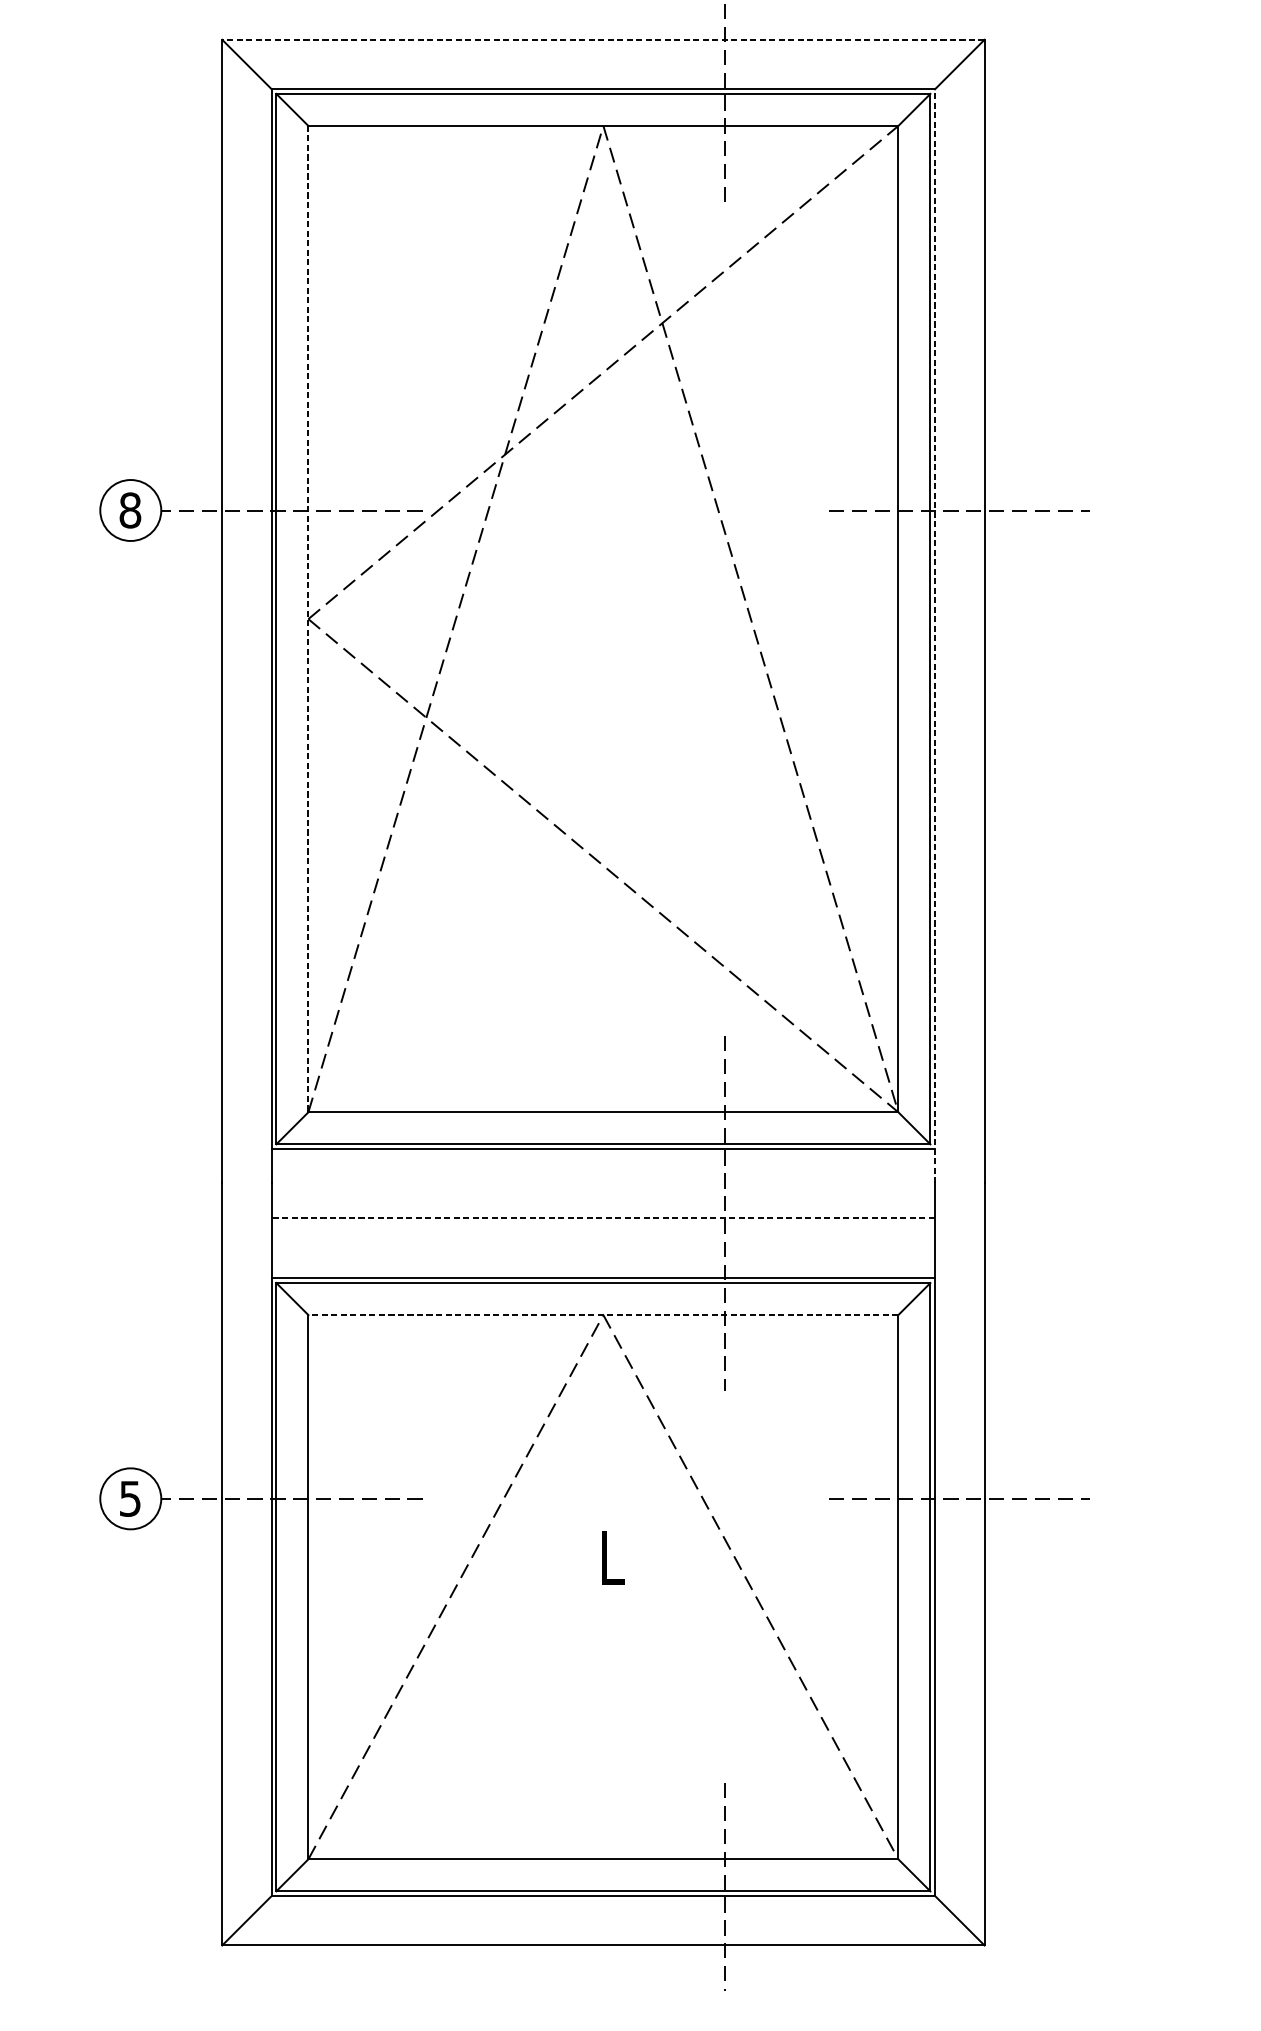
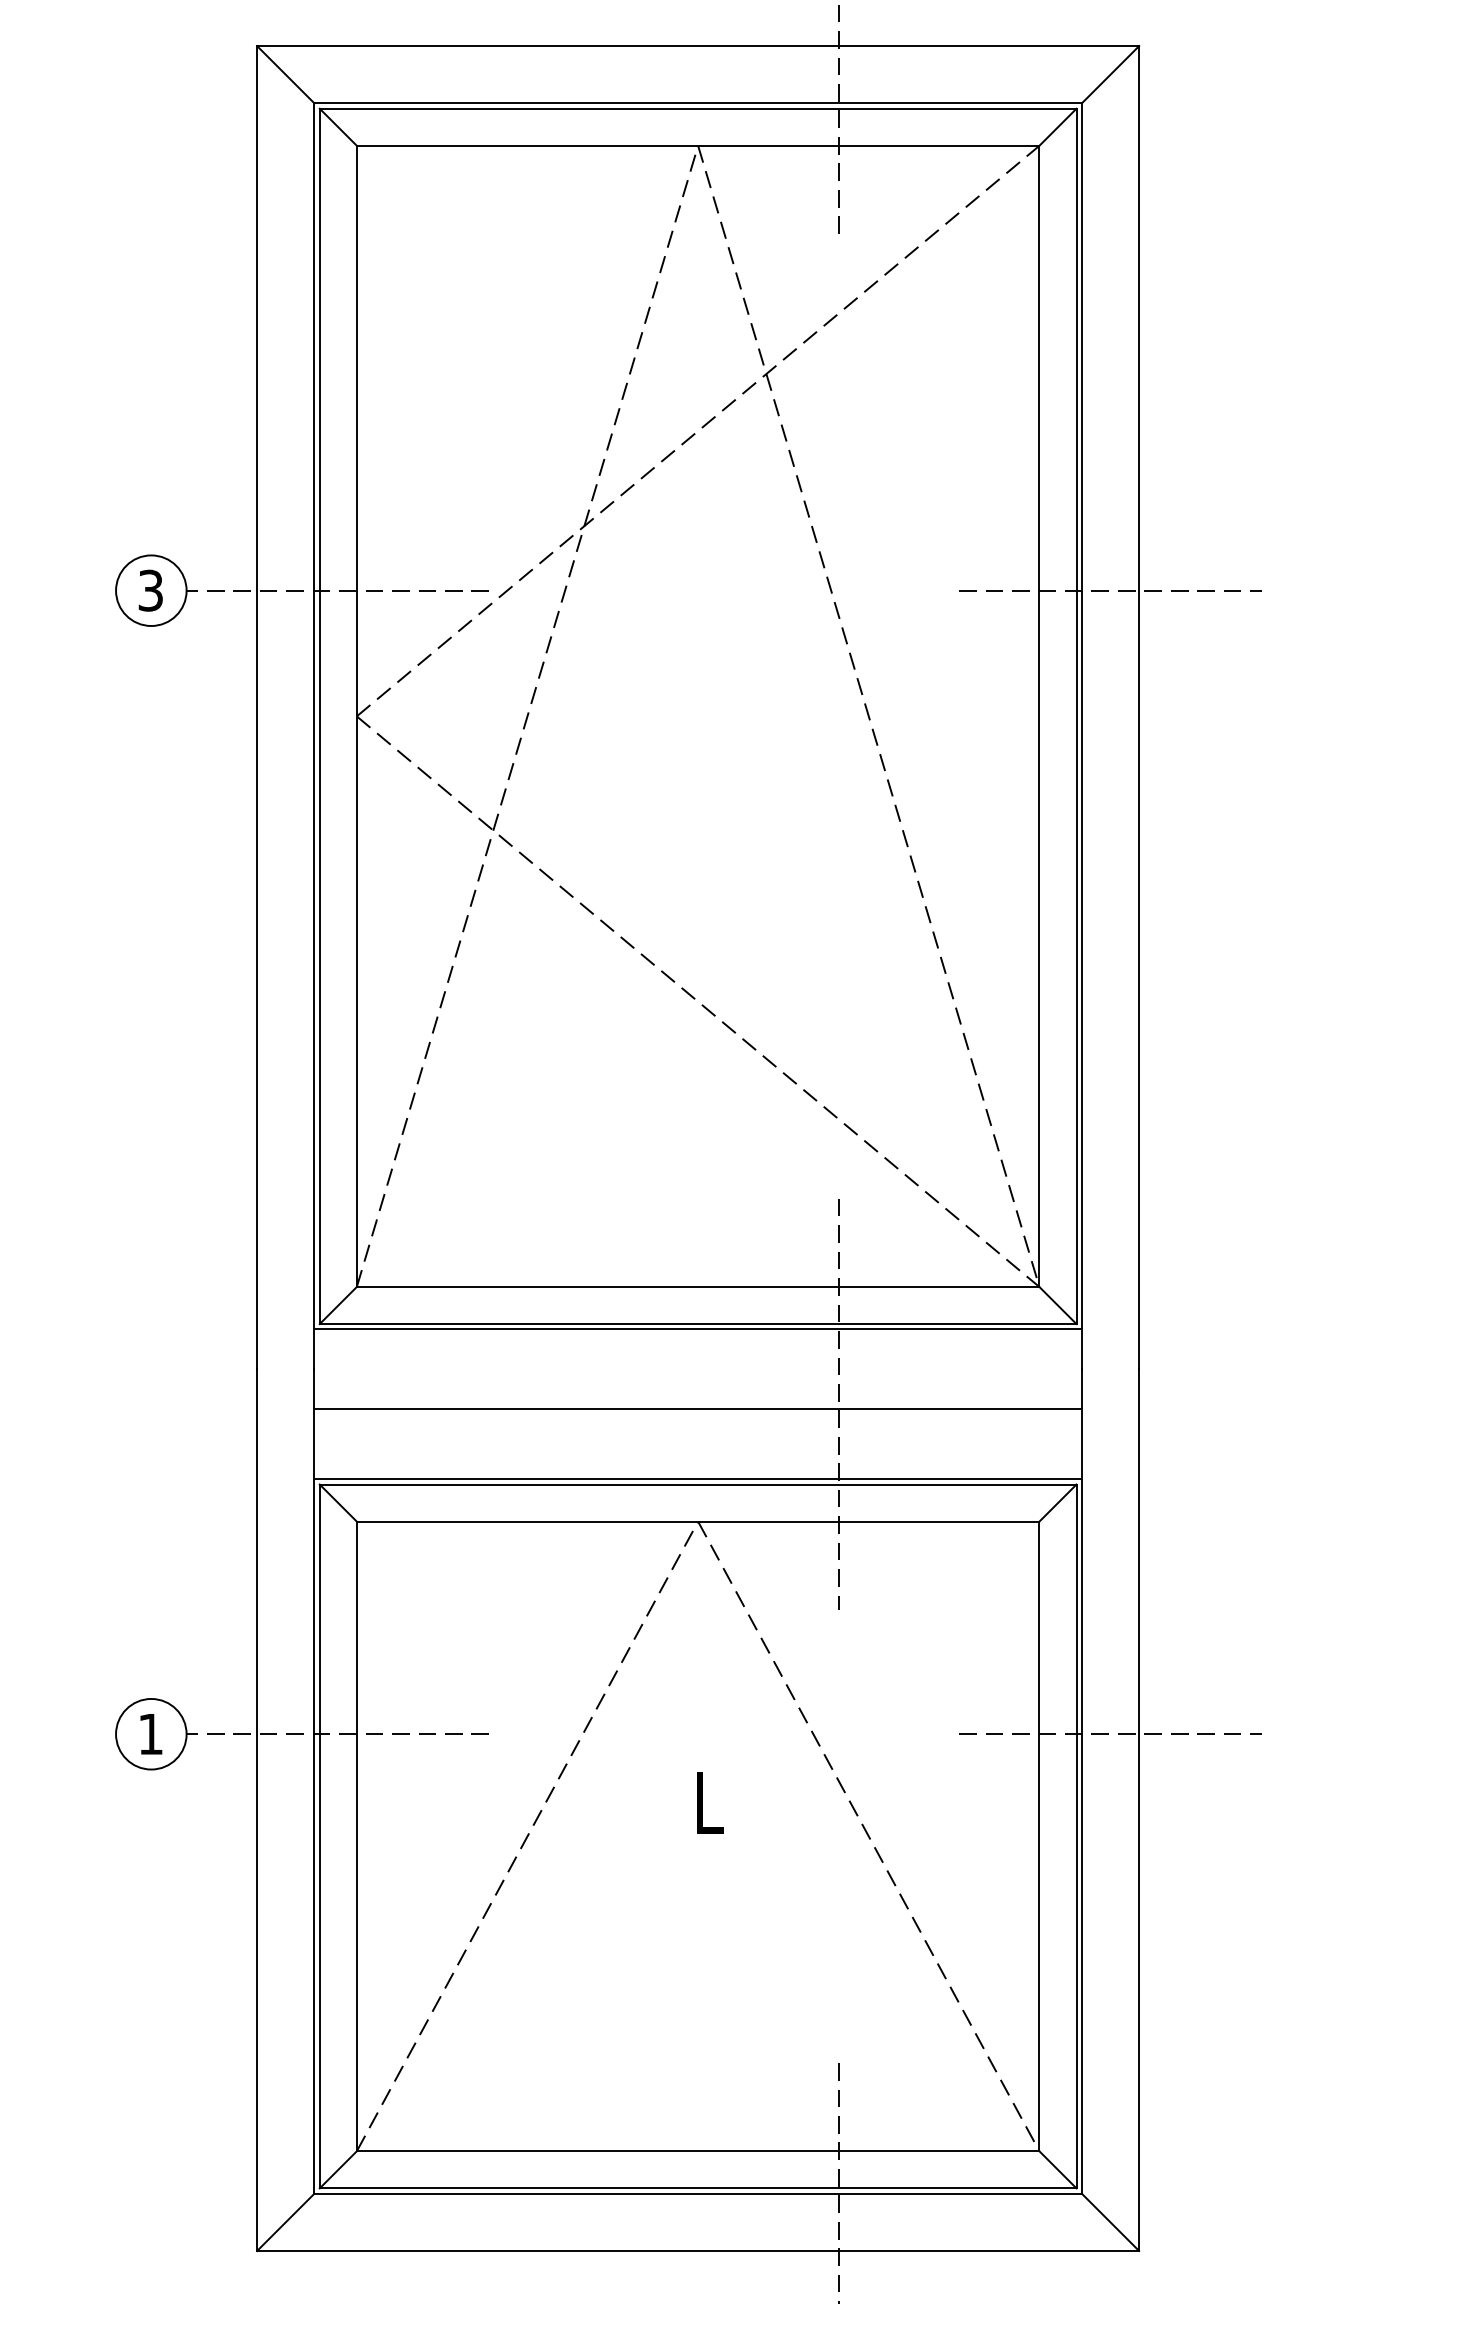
line: (603, 40) -> (698, 46), dashed -> solid
text: (130, 510) -> (150, 590), 8 -> 3
line: (308, 619) -> (356, 716), dashed -> solid
line: (934, 636) -> (1081, 736), dashed -> solid
line: (603, 1217) -> (698, 1408), dashed -> solid
line: (602, 1314) -> (697, 1521), dashed -> solid
text: (130, 1499) -> (150, 1734), 5 -> 1

